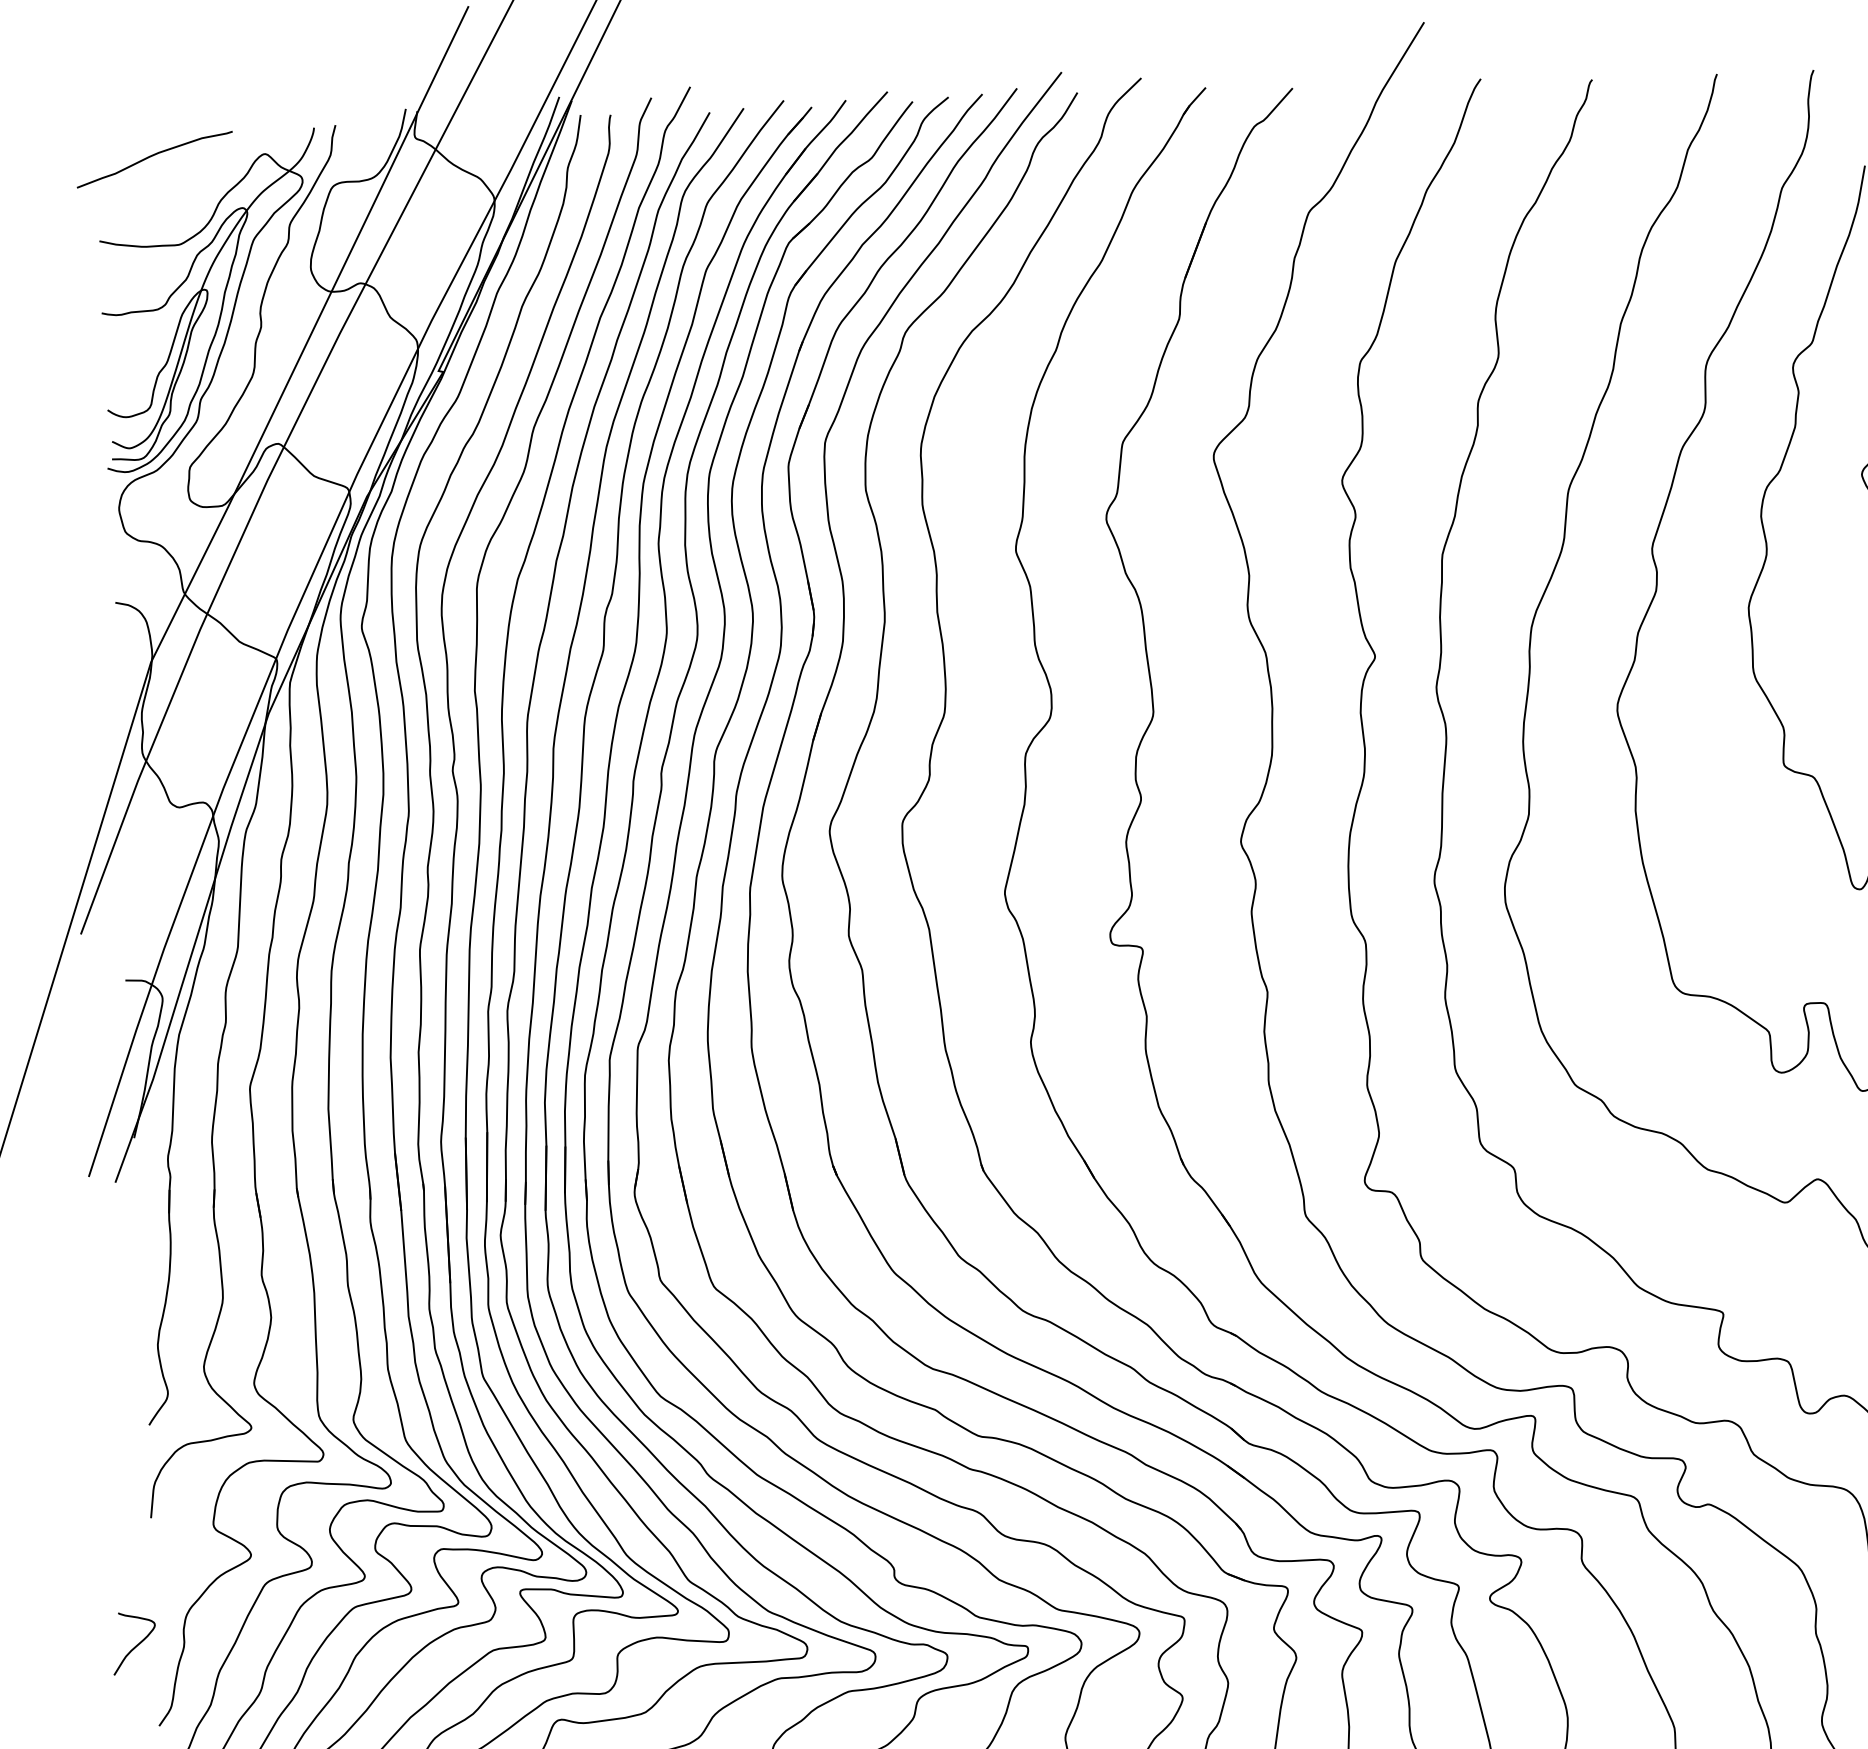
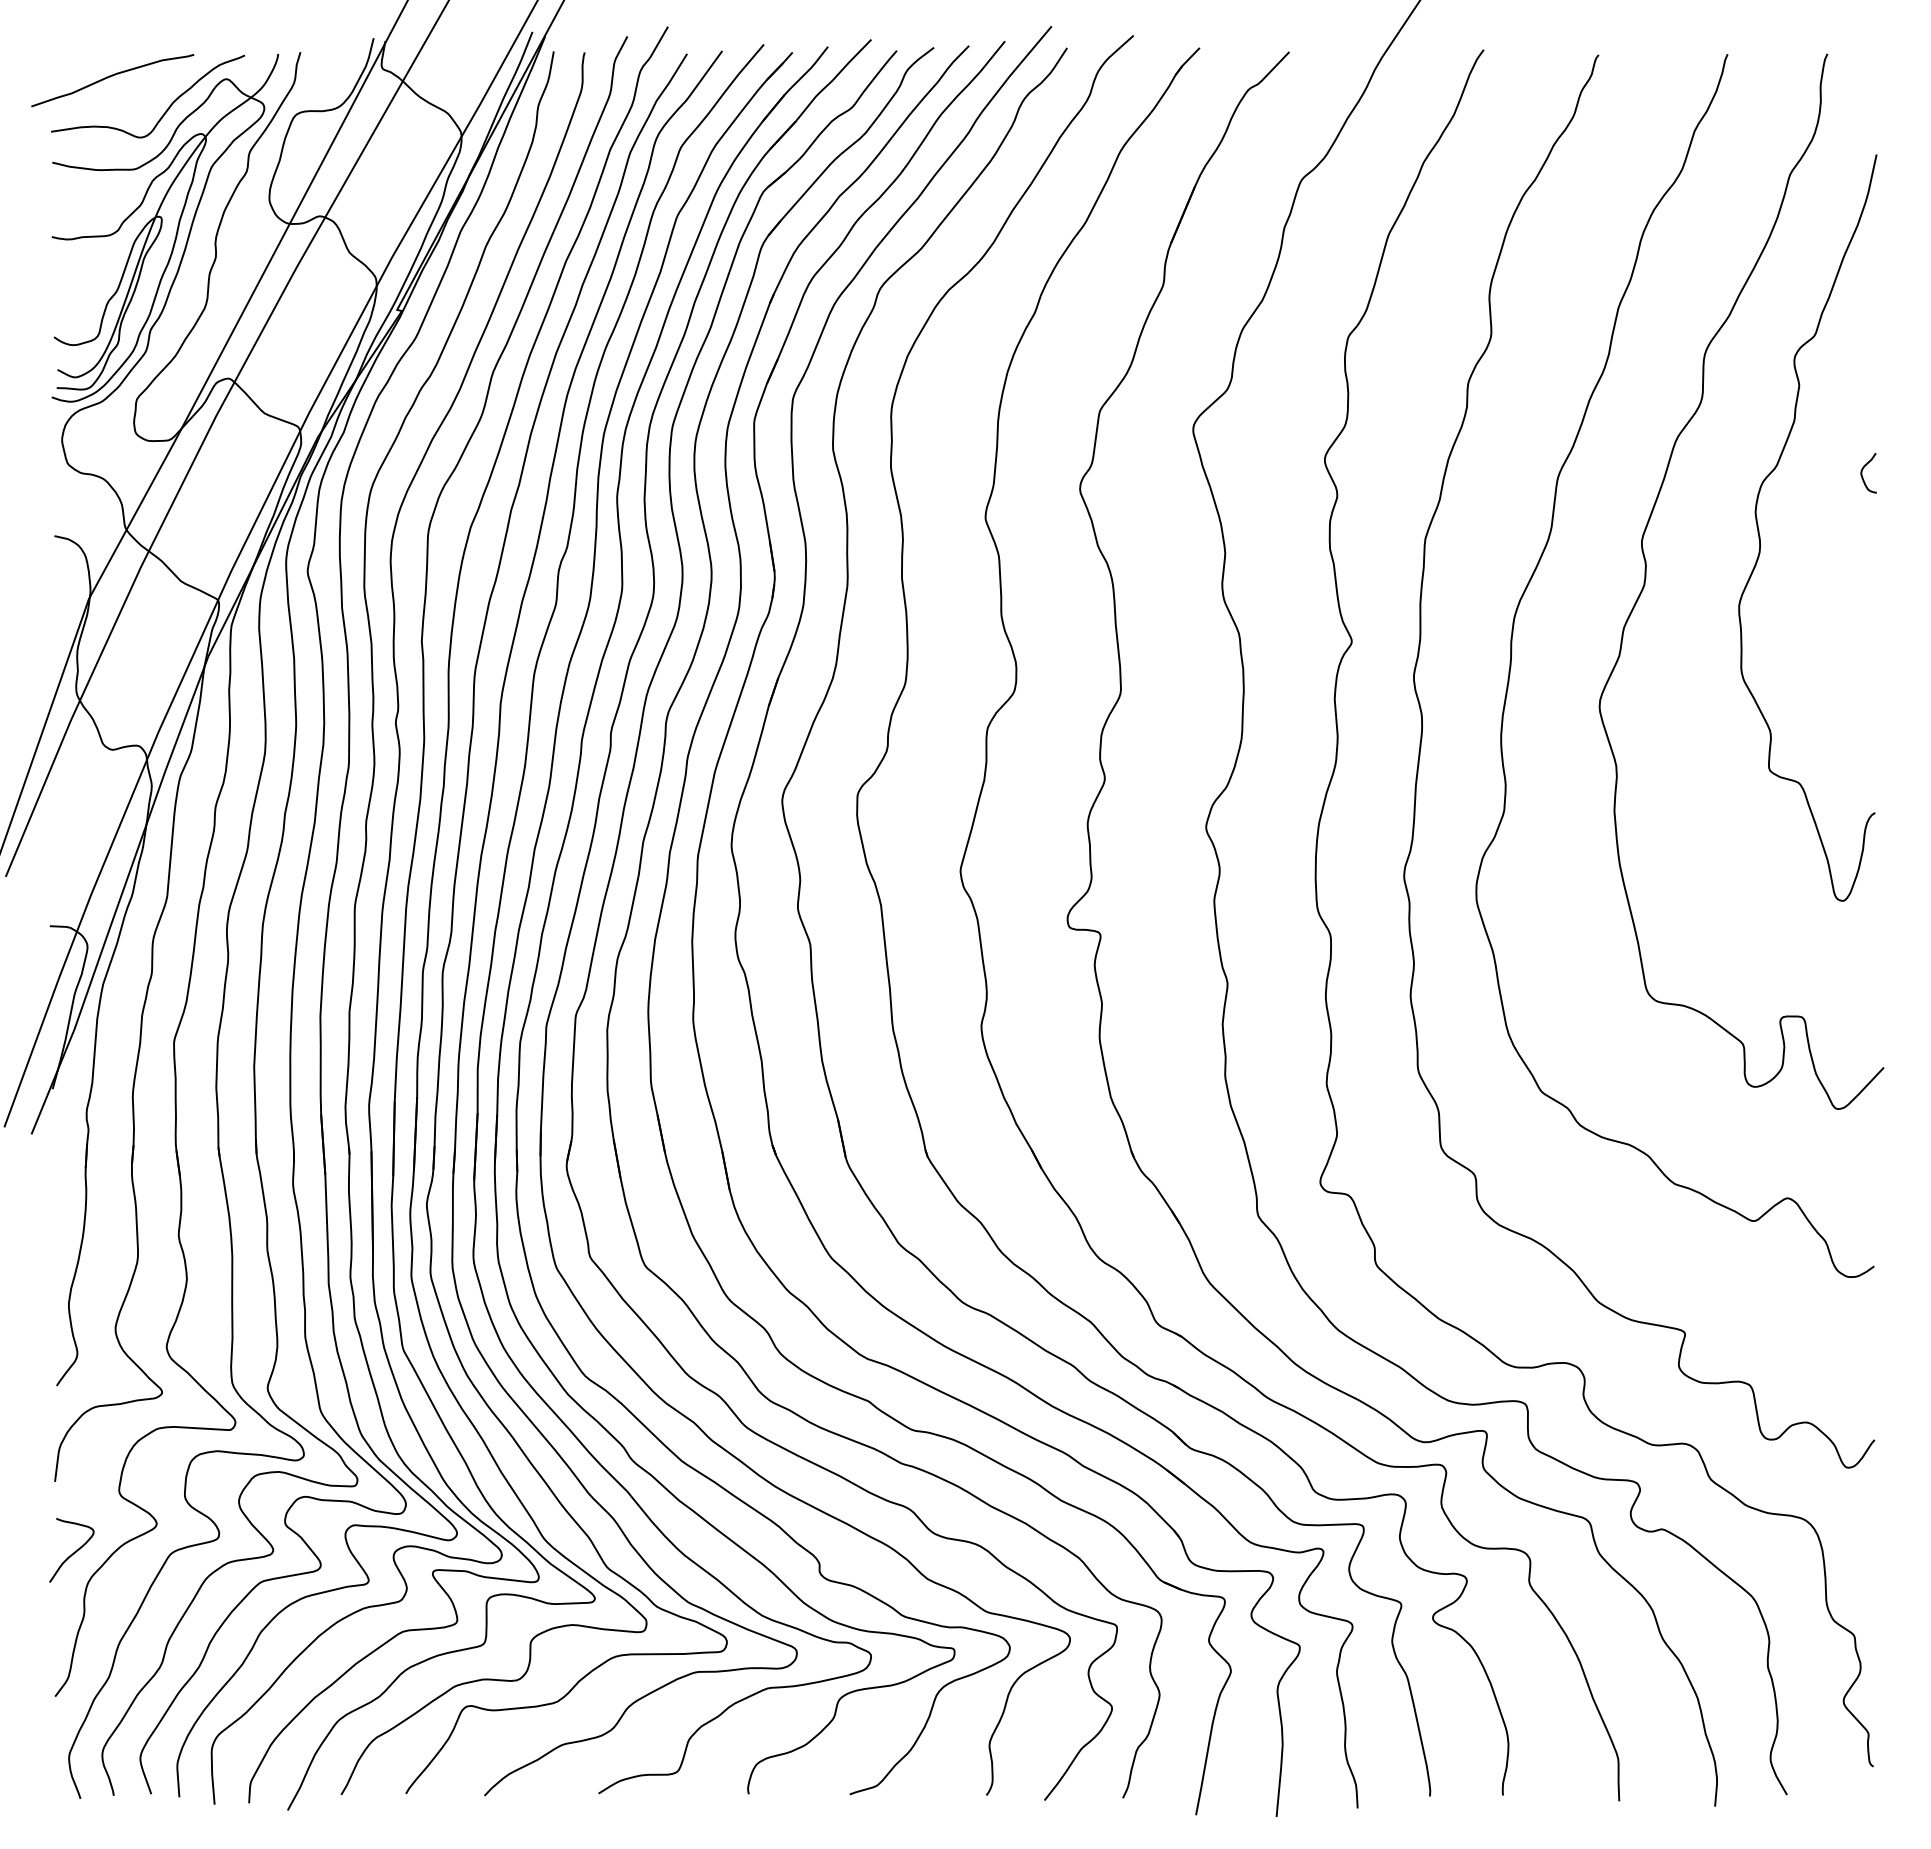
curve: (207, 185) -> (166, 109), added
curve: (136, 1645) -> (73, 1552), moved

